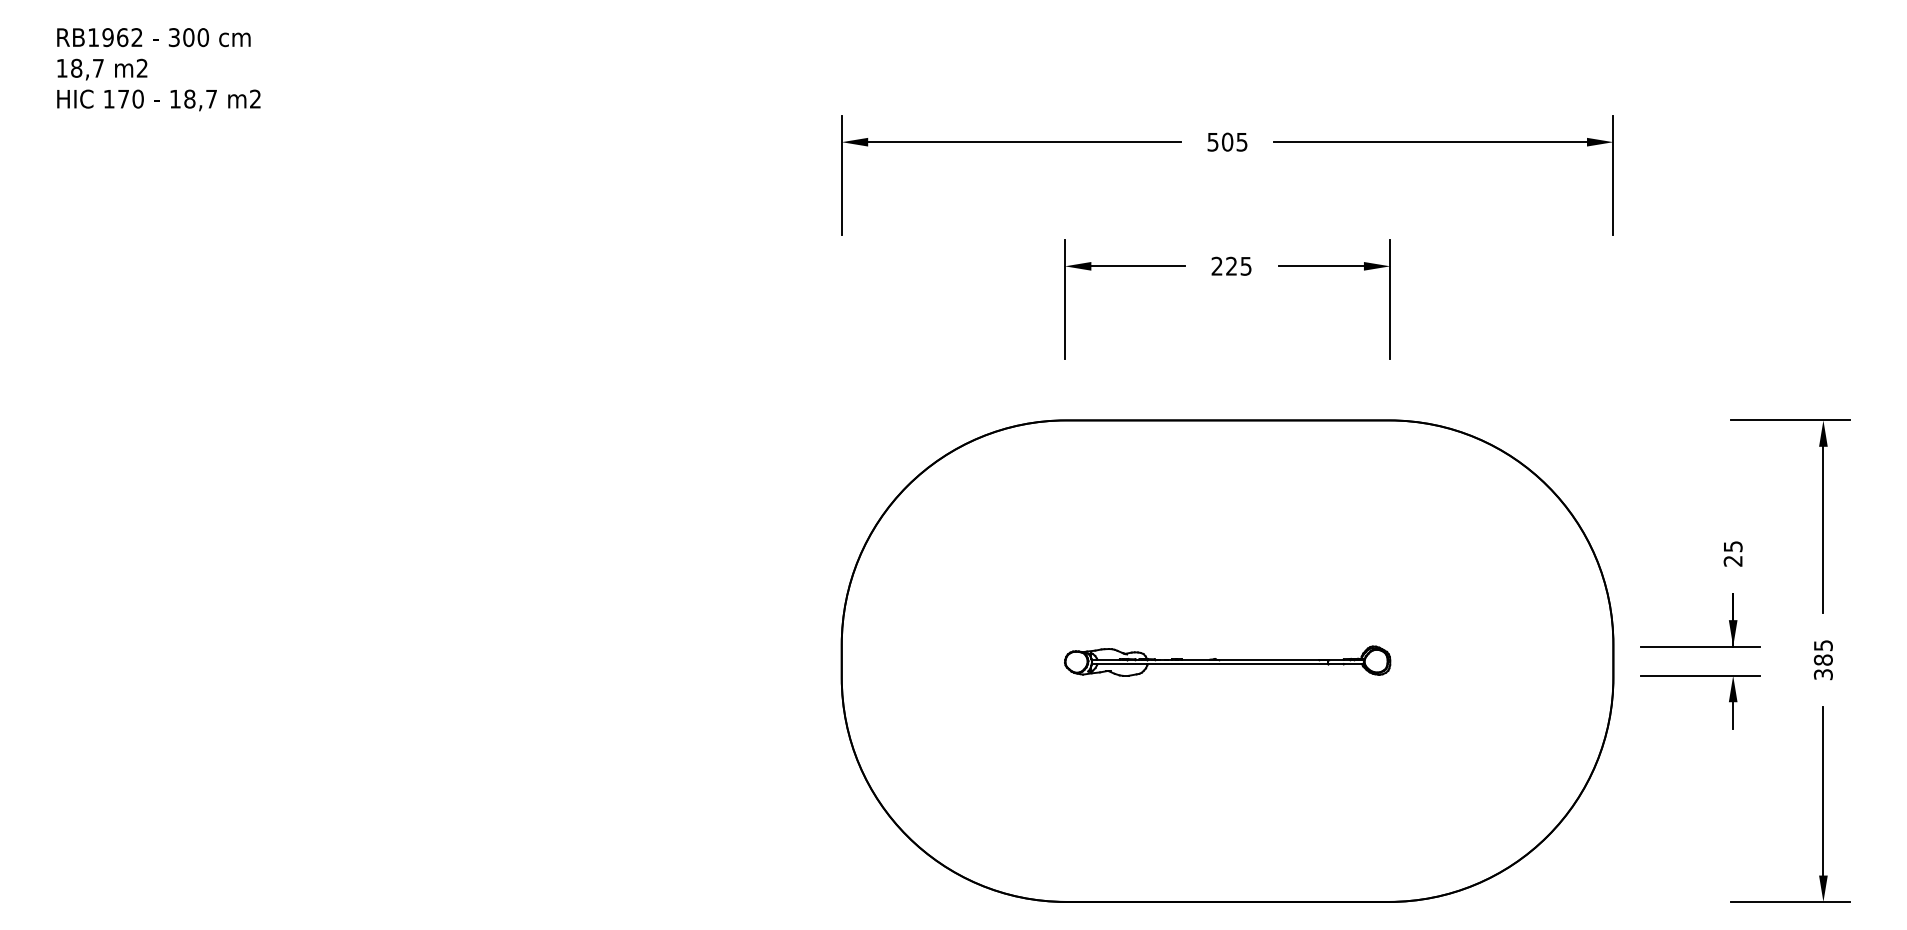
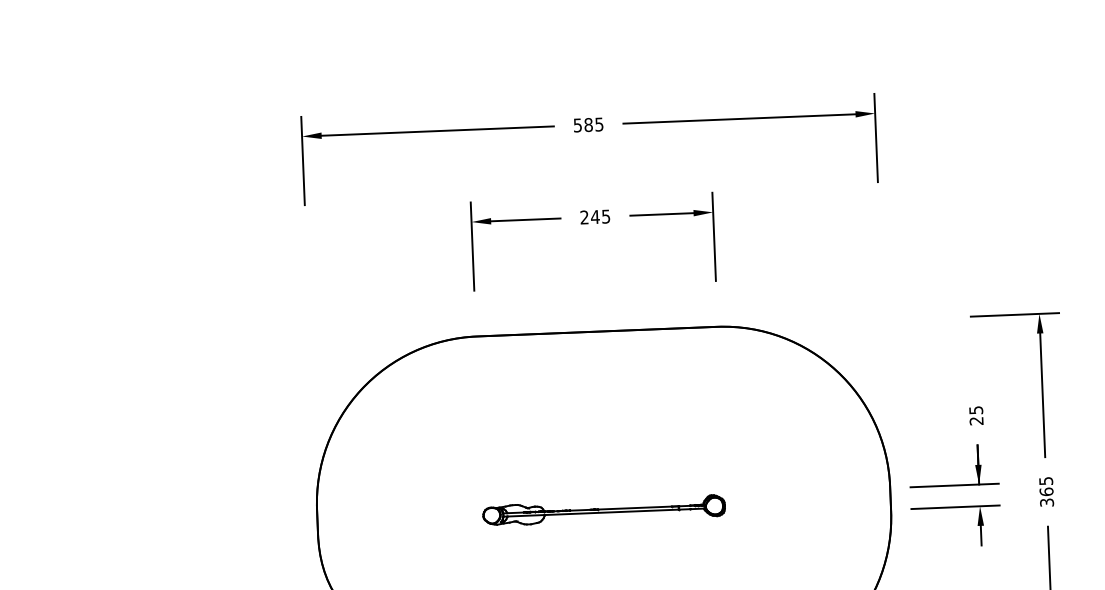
text: (1227, 142) -> (588, 125), 505 -> 585
text: (1231, 265) -> (595, 216), 225 -> 245
text: (1822, 659) -> (1045, 491), 385 -> 365

